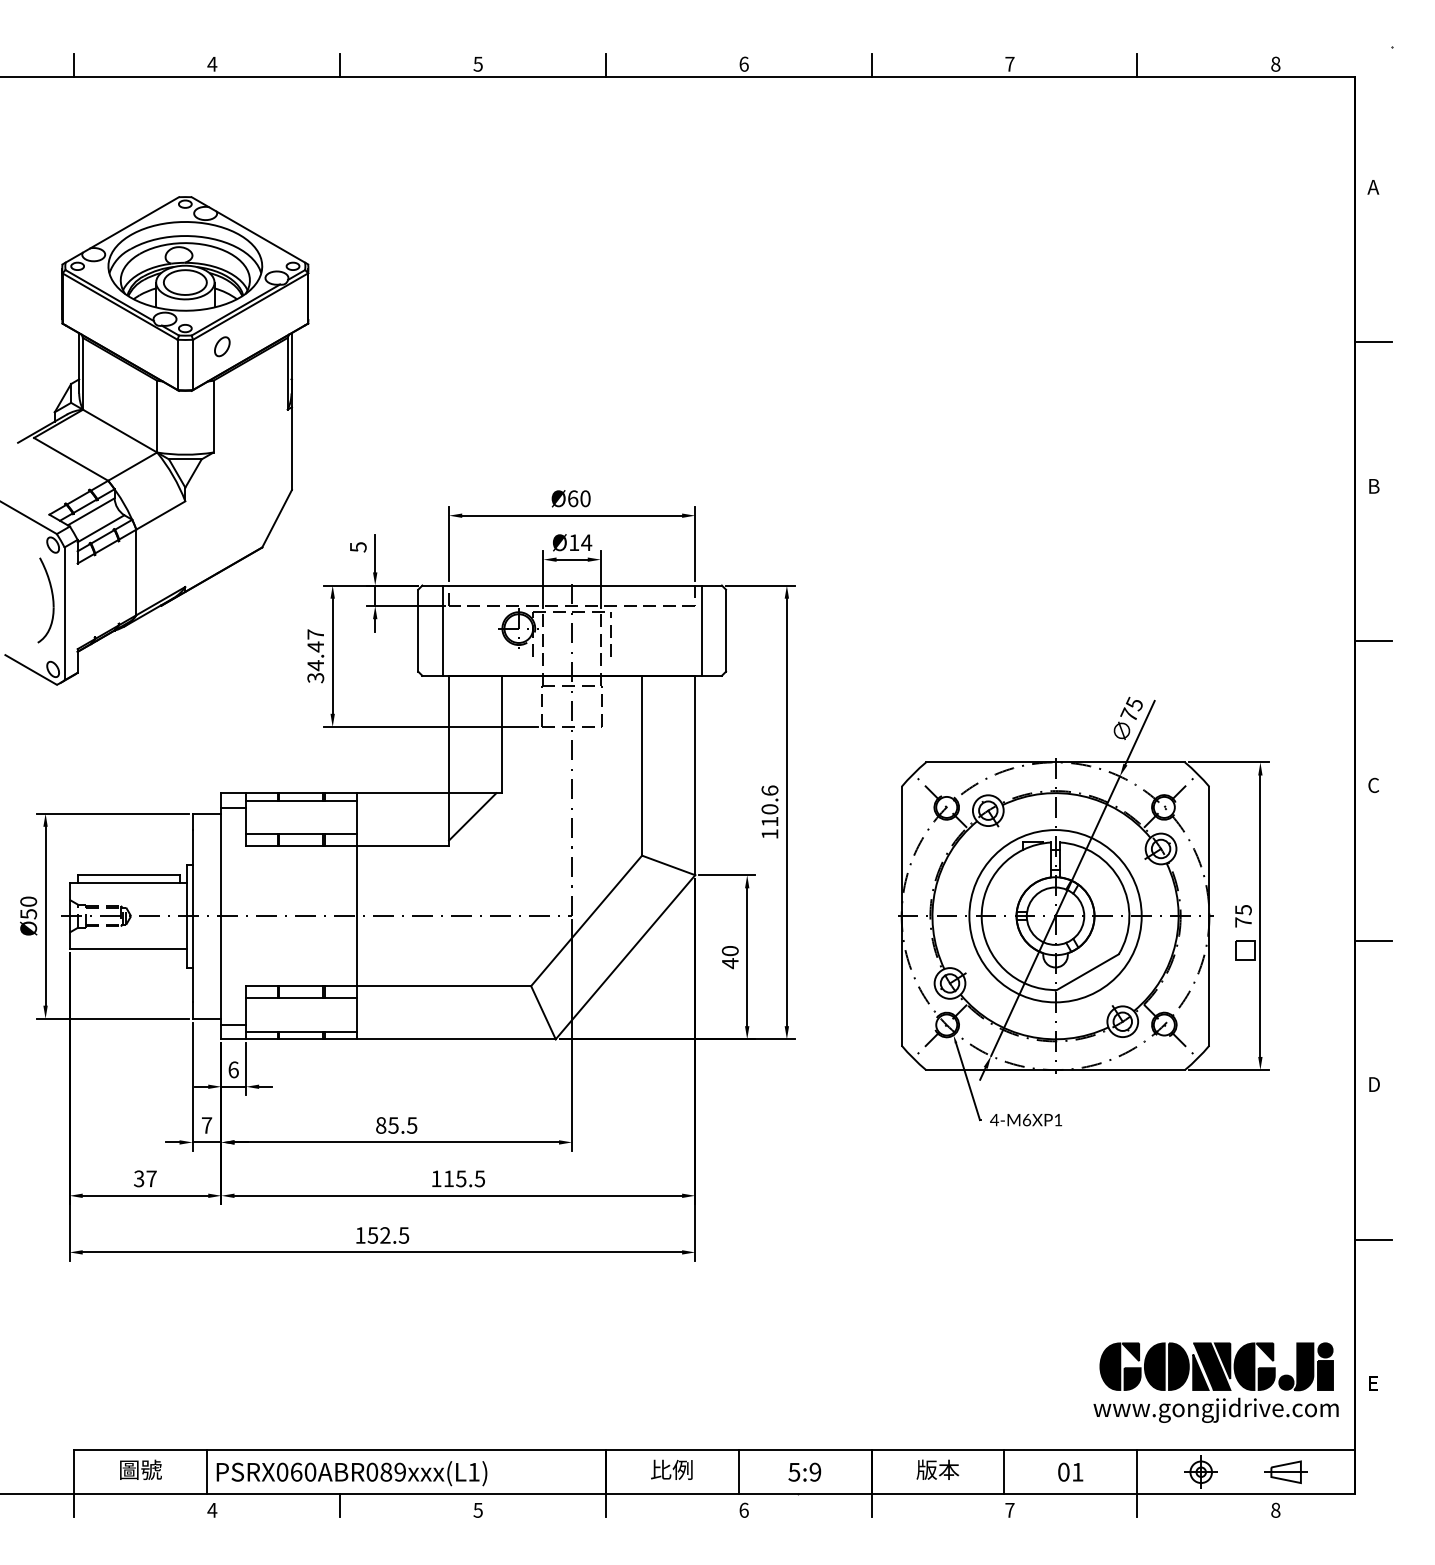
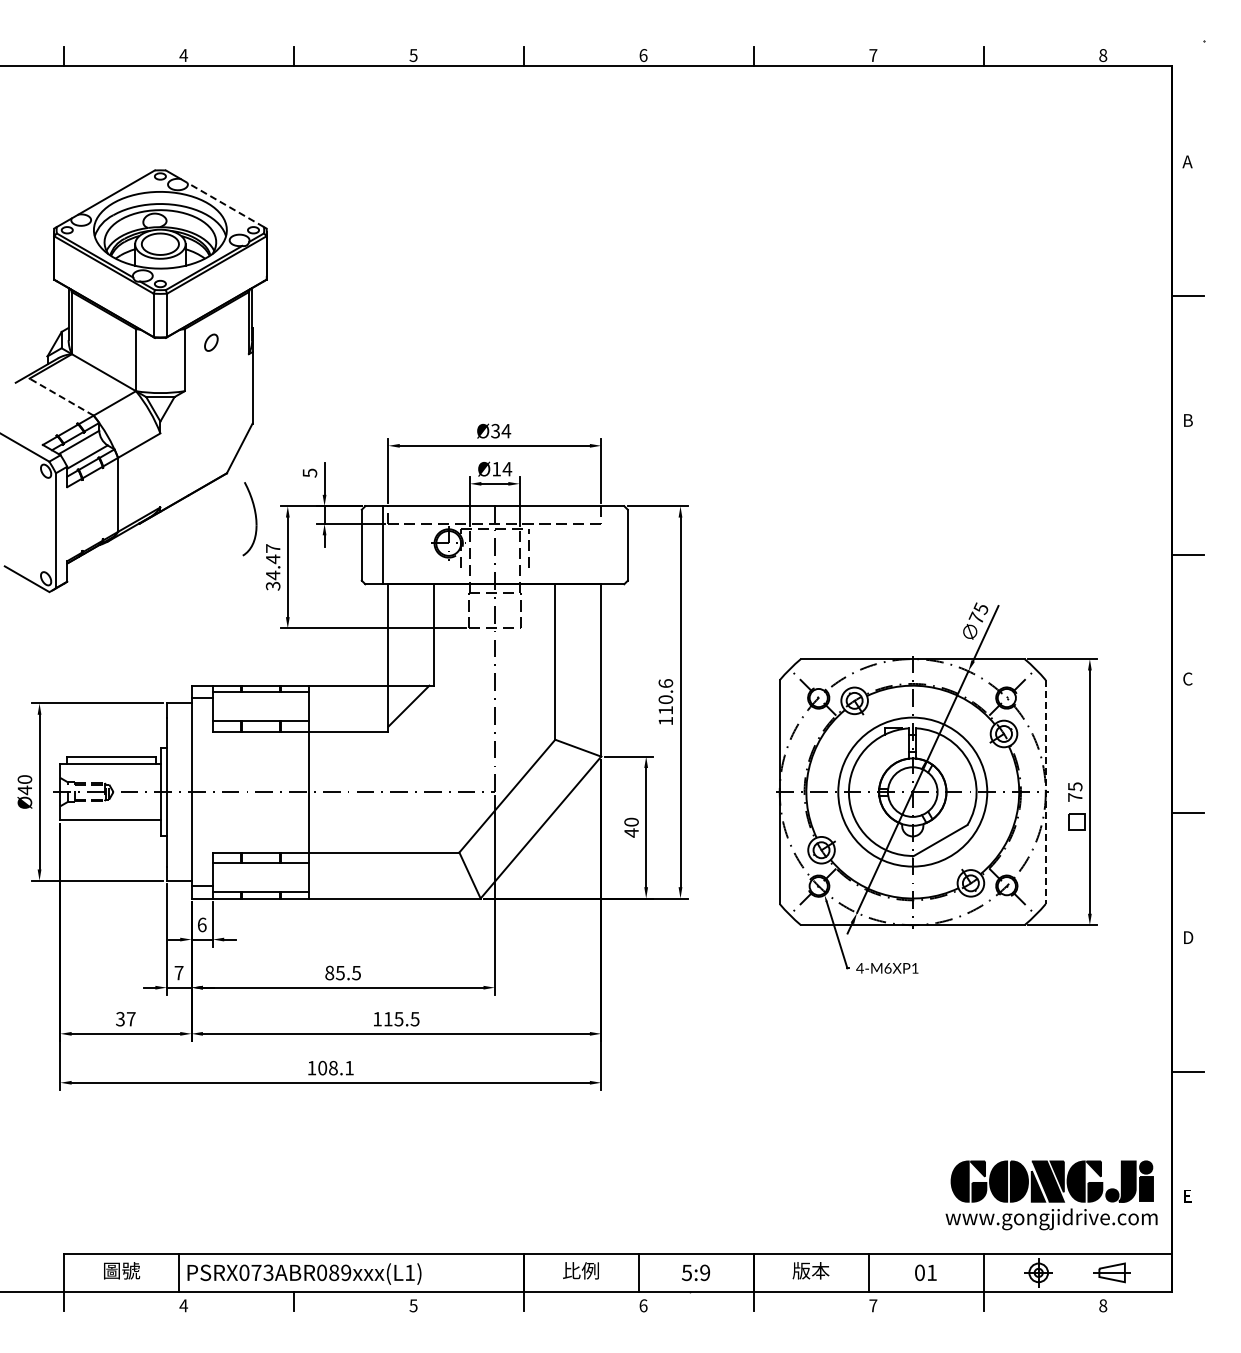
line: (260, 236) -> (225, 204), solid -> dashed
part: (222, 346) -> (211, 342), moved
line: (70, 458) -> (61, 396), solid -> dashed
text: (579, 497) -> (501, 430), Ø60 -> Ø34
part: (45, 600) -> (249, 519), moved
line: (701, 630) -> (606, 545), removed
text: (28, 914) -> (24, 790), Ø50 -> Ø40
line: (1209, 916) -> (1045, 792), solid -> dashed
text: (387, 1234) -> (335, 1067), 152.5 -> 108.1
text: (303, 1471) -> (262, 1272), PSRX060ABR089xxx(L1) -> PSRX073ABR089xxx(L1)

